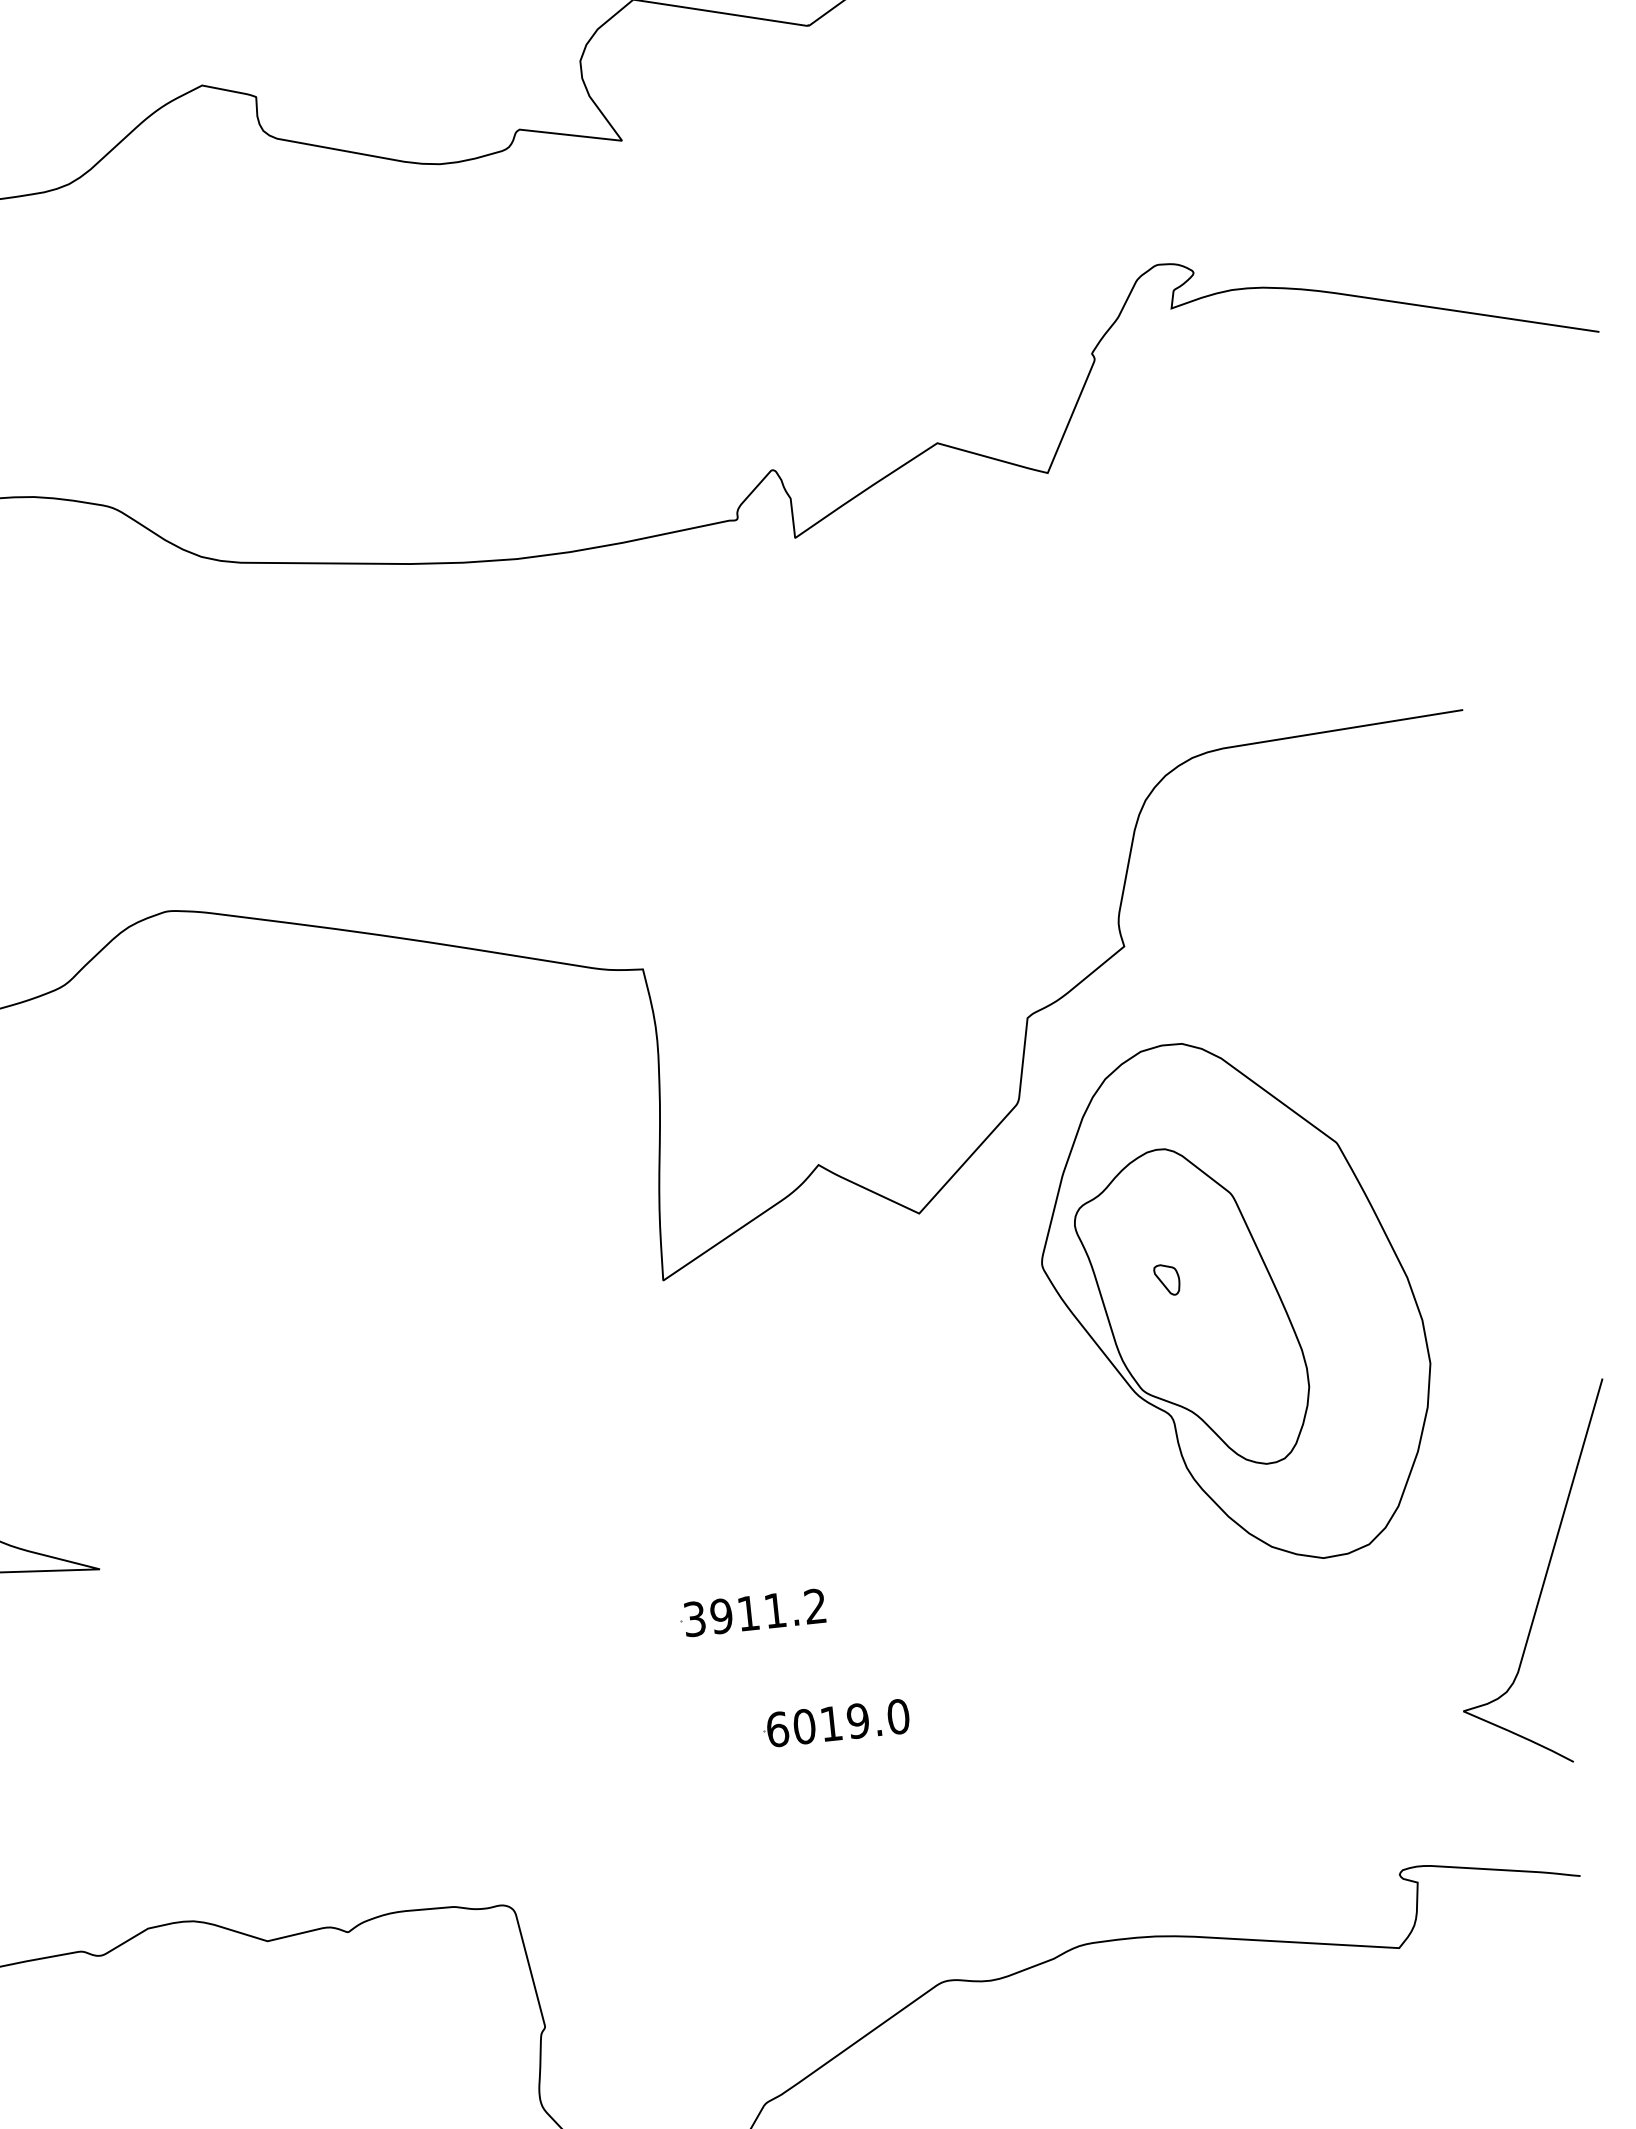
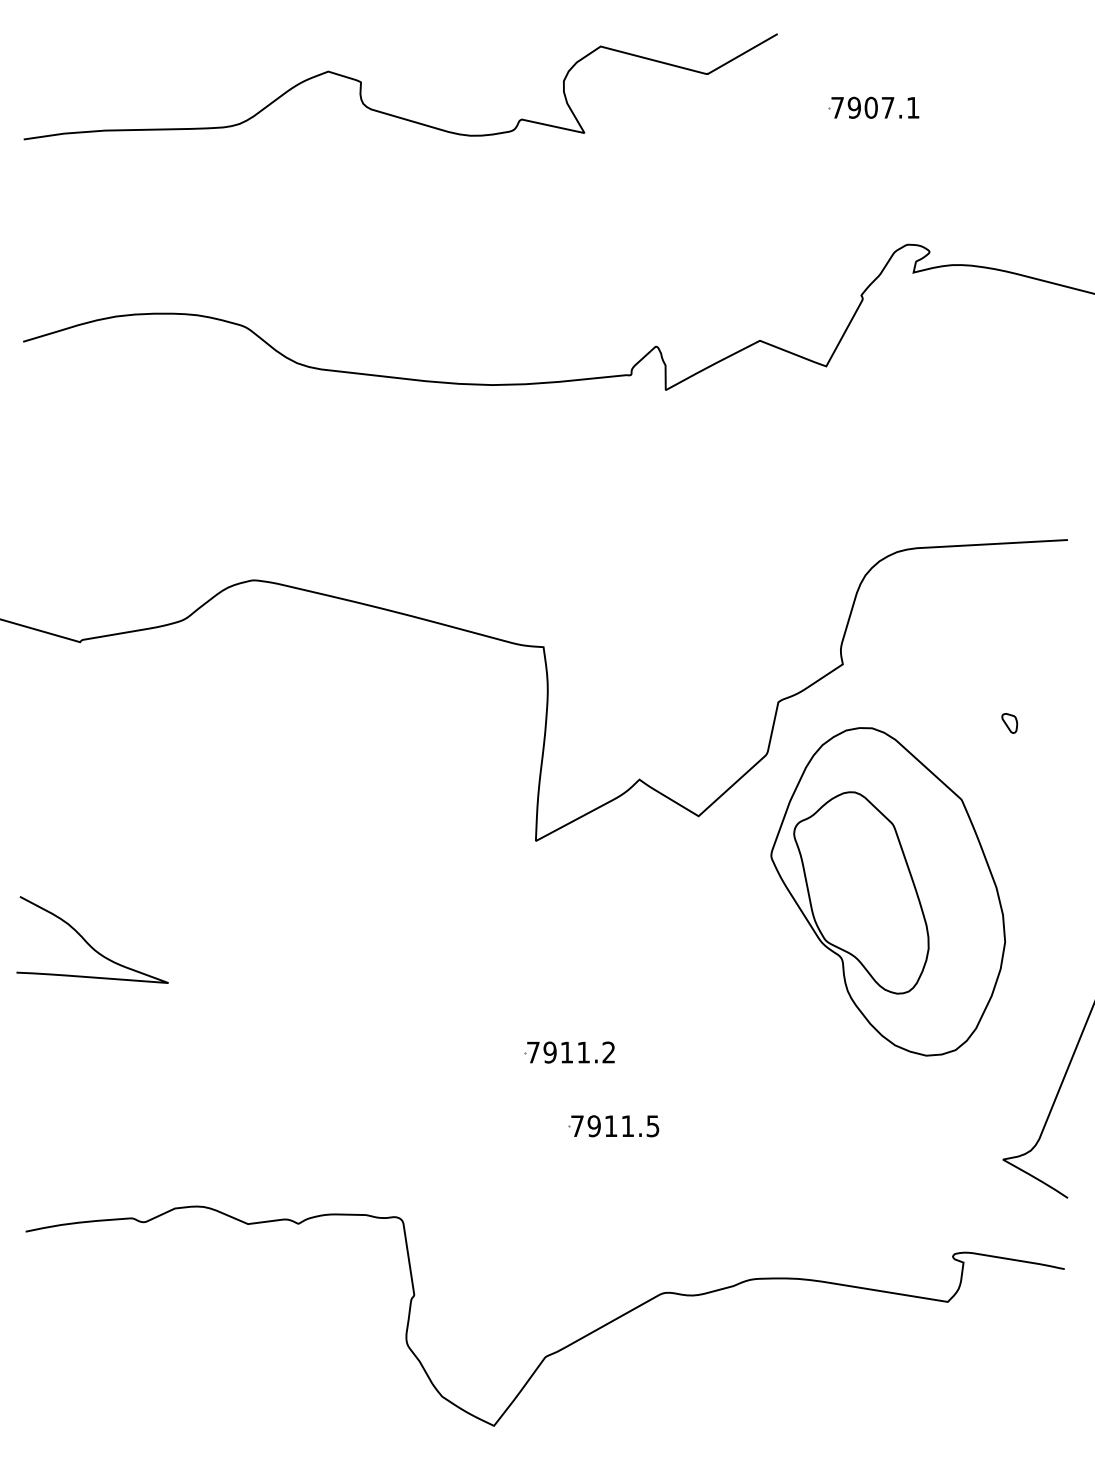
part: (1079, 51) -> (873, 107), added
part: (1166, 1280) -> (1009, 723), moved
text: (694, 1618) -> (533, 1052), 3911.2 -> 7911.2
text: (838, 1723) -> (615, 1126), 6019.0 -> 7911.5

